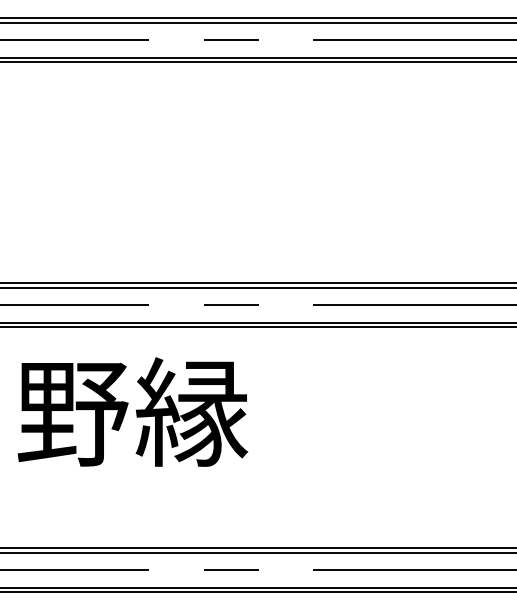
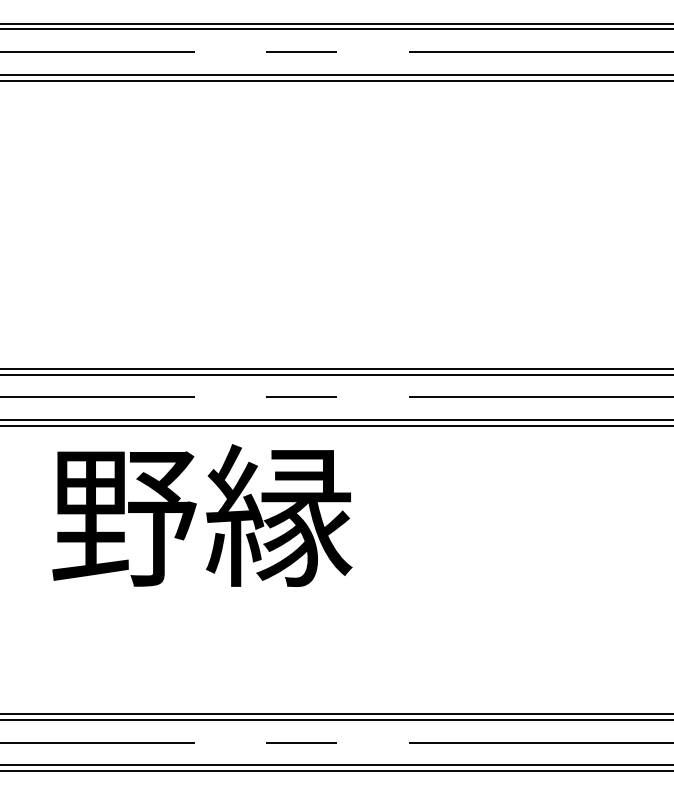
text: (133, 411) -> (202, 515), moved

